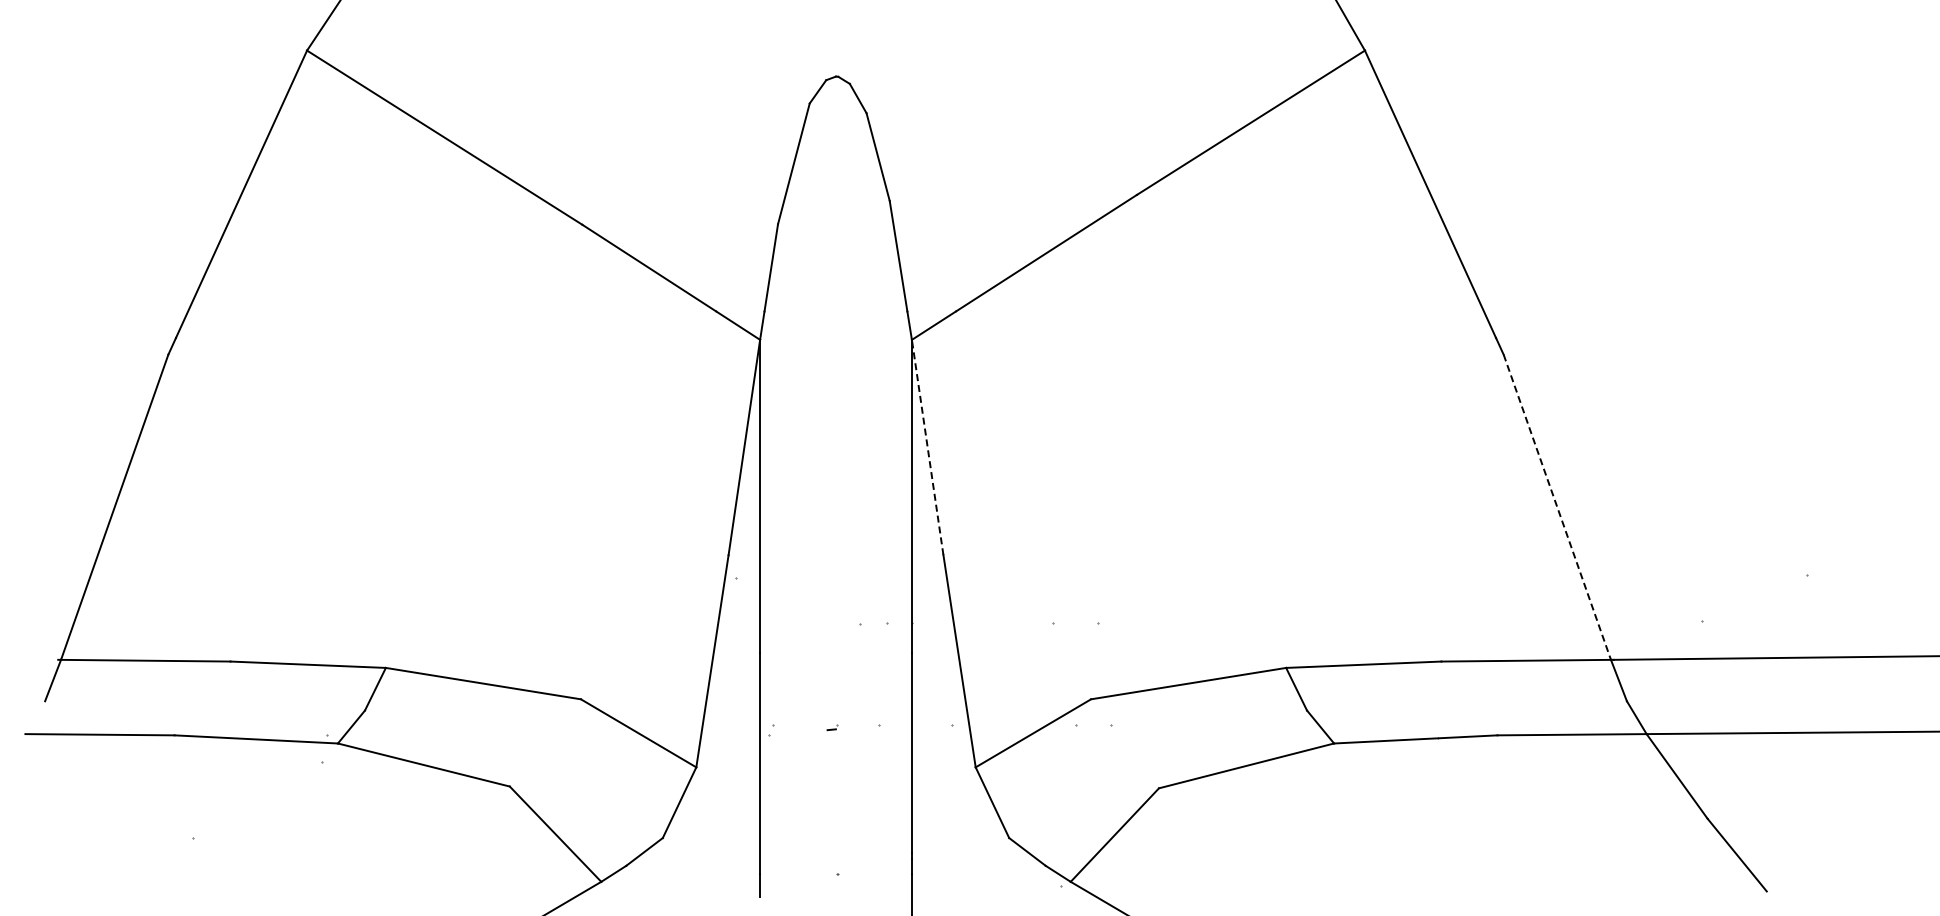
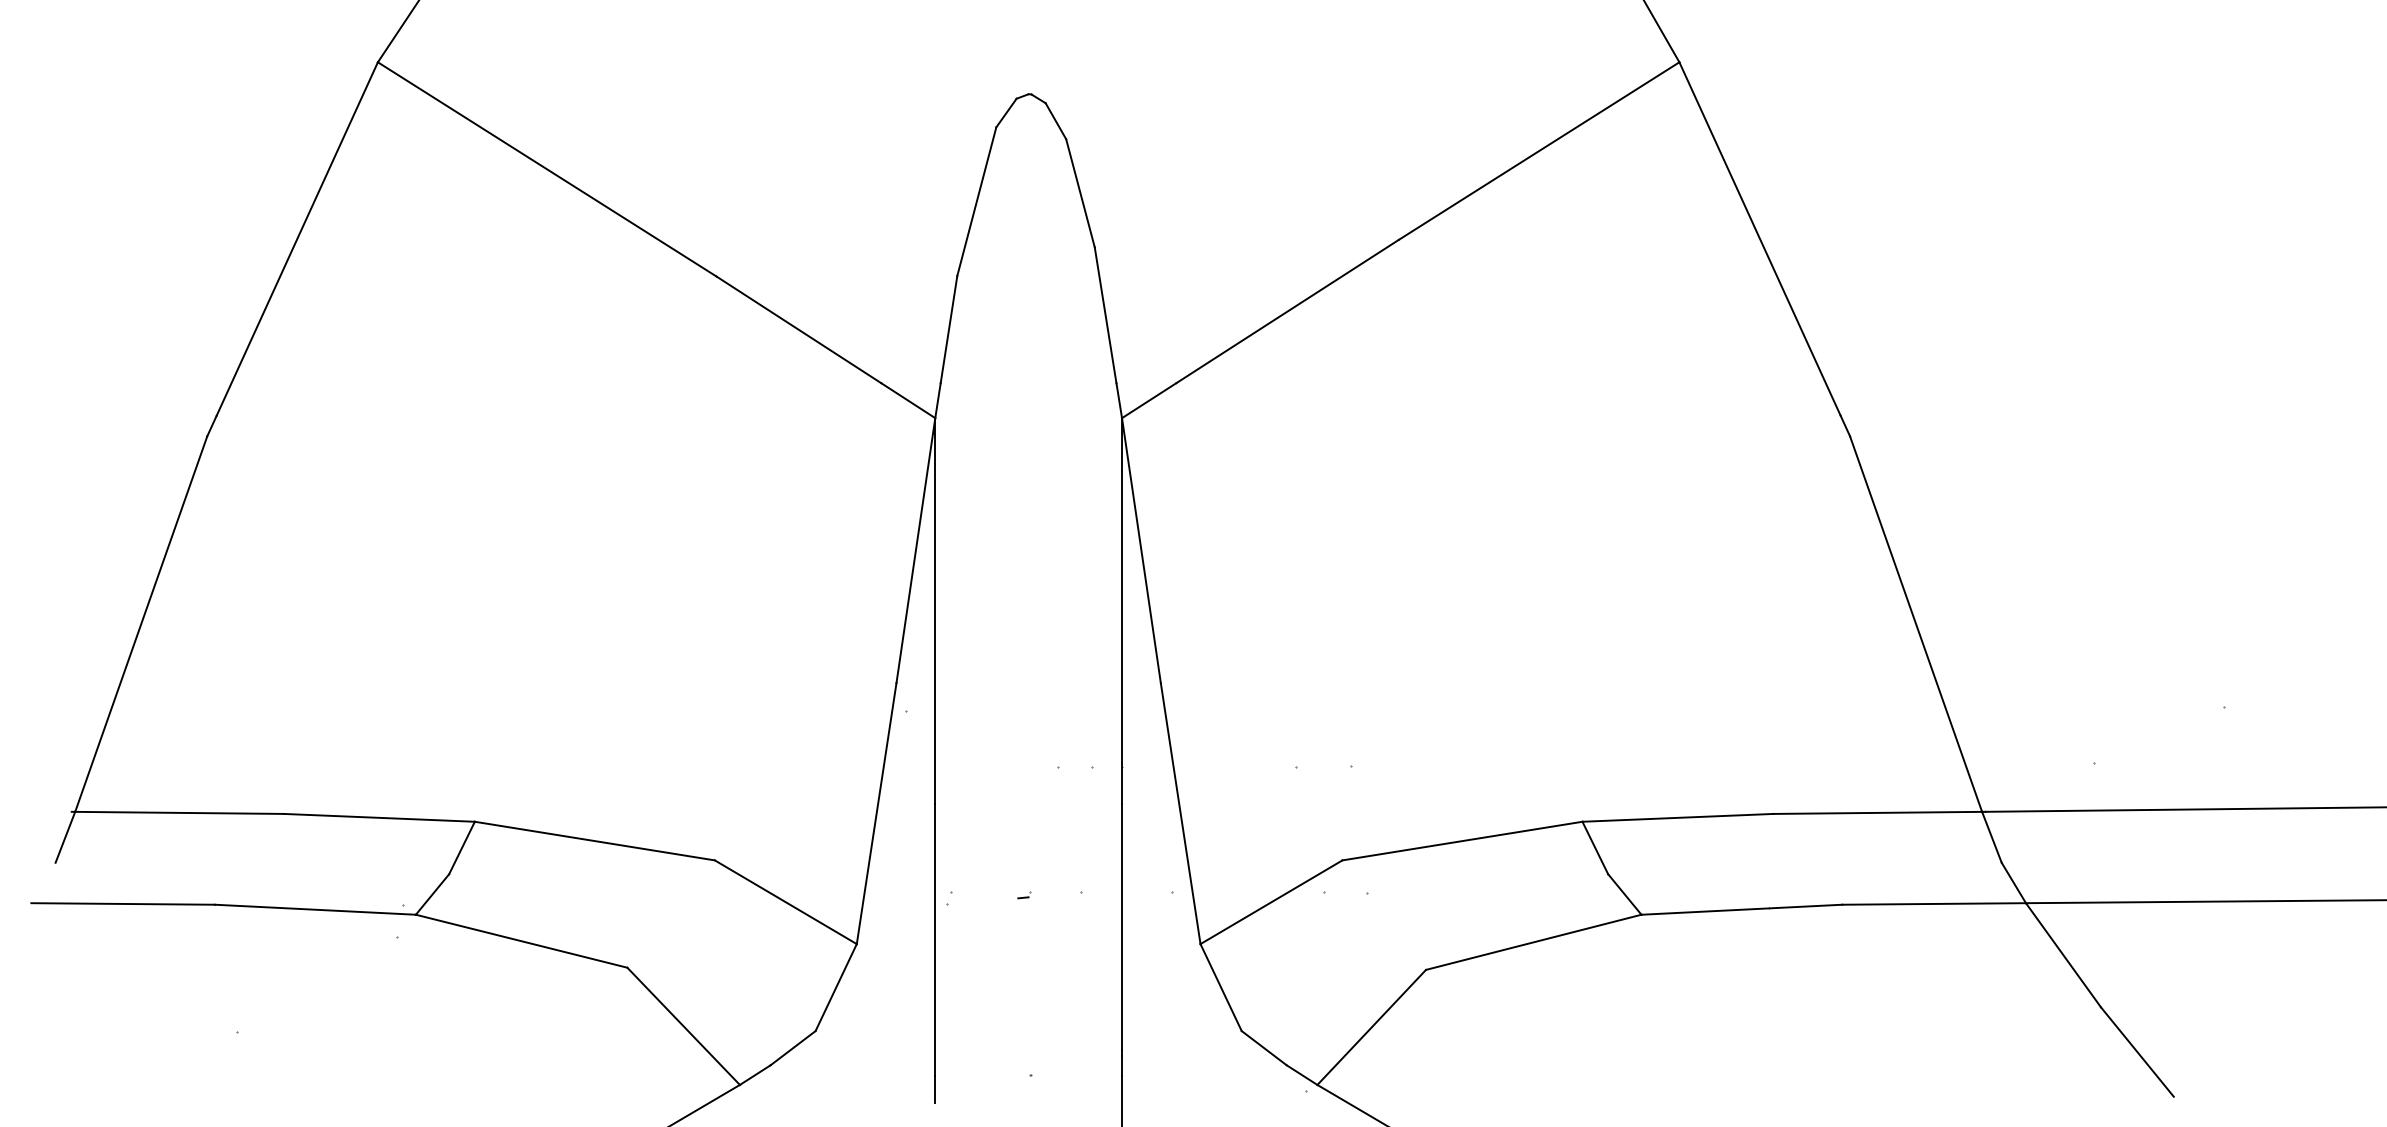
line: (927, 447) -> (1141, 550), dashed -> solid
line: (1557, 507) -> (1916, 624), dashed -> solid

